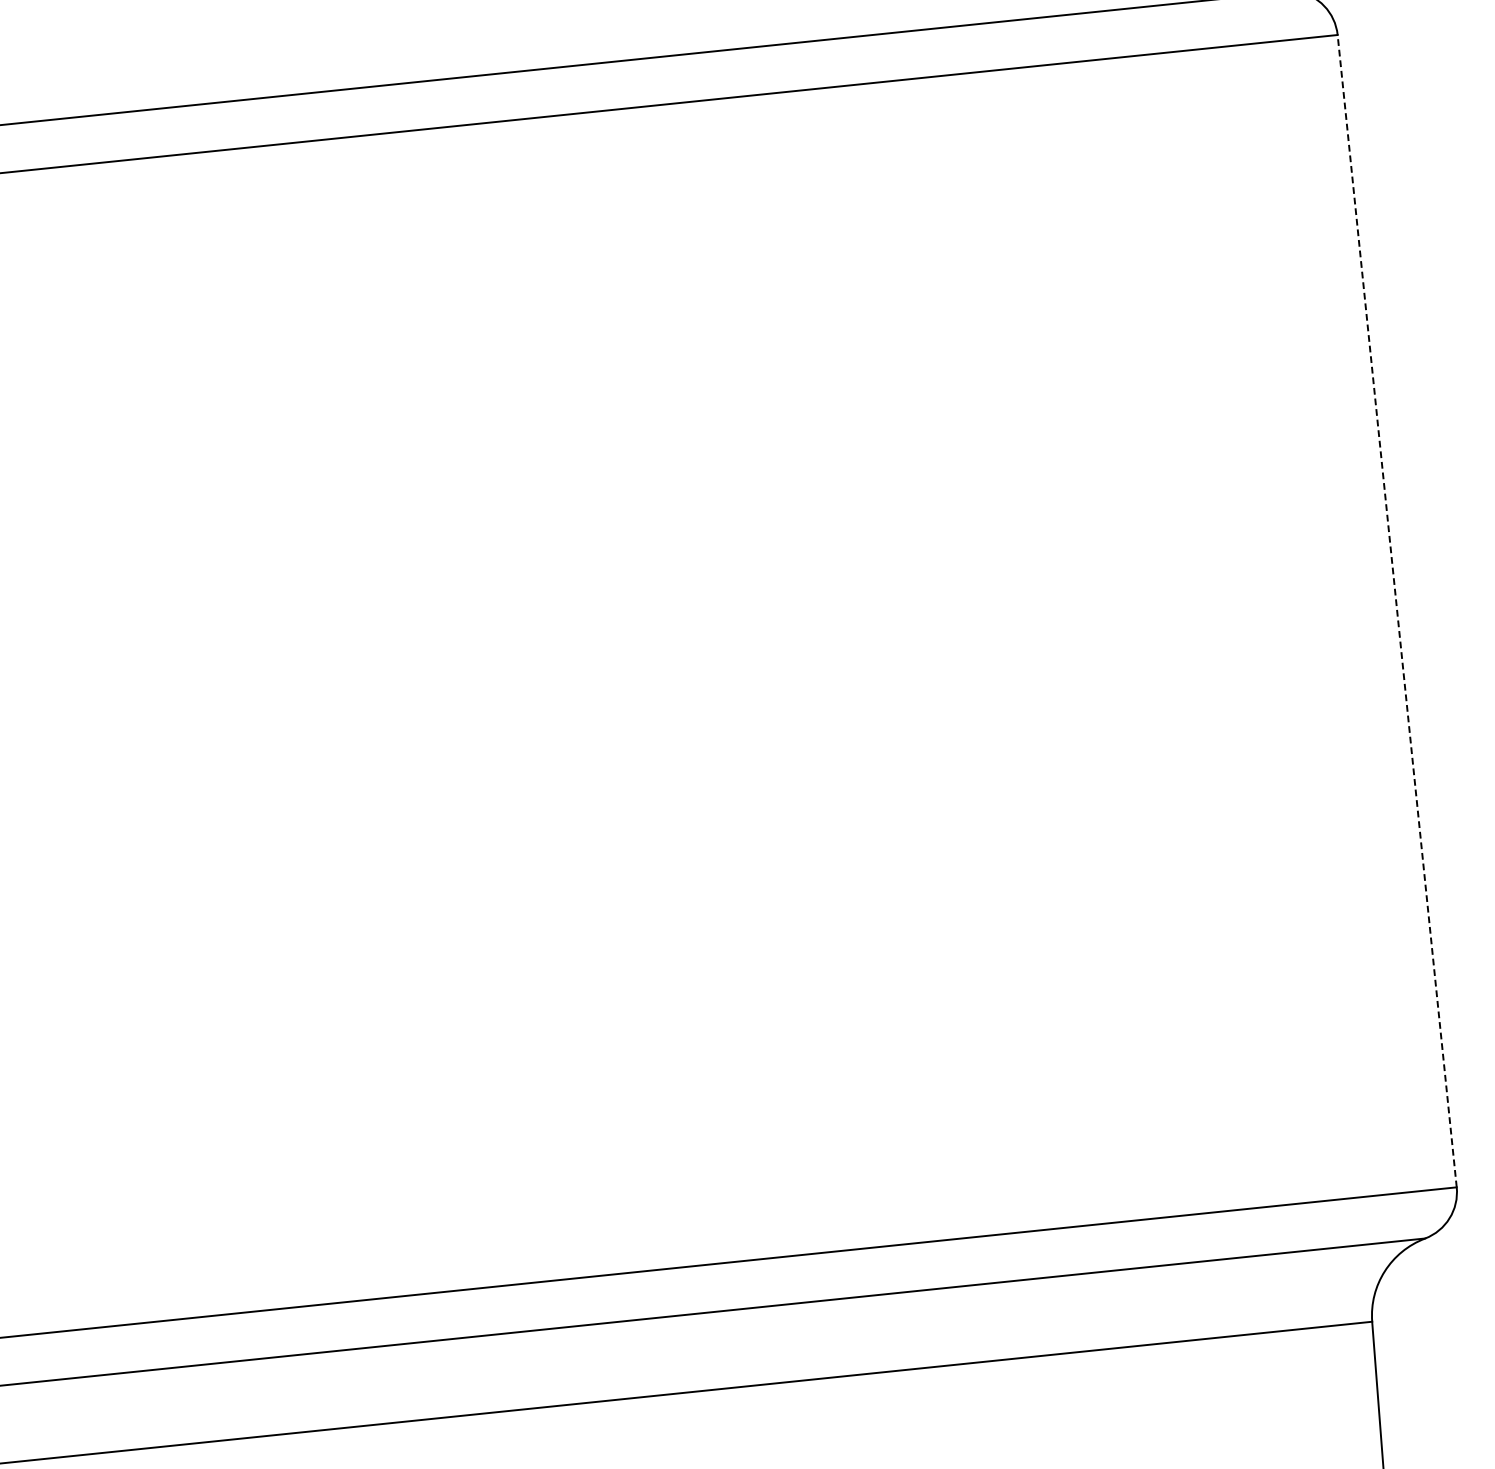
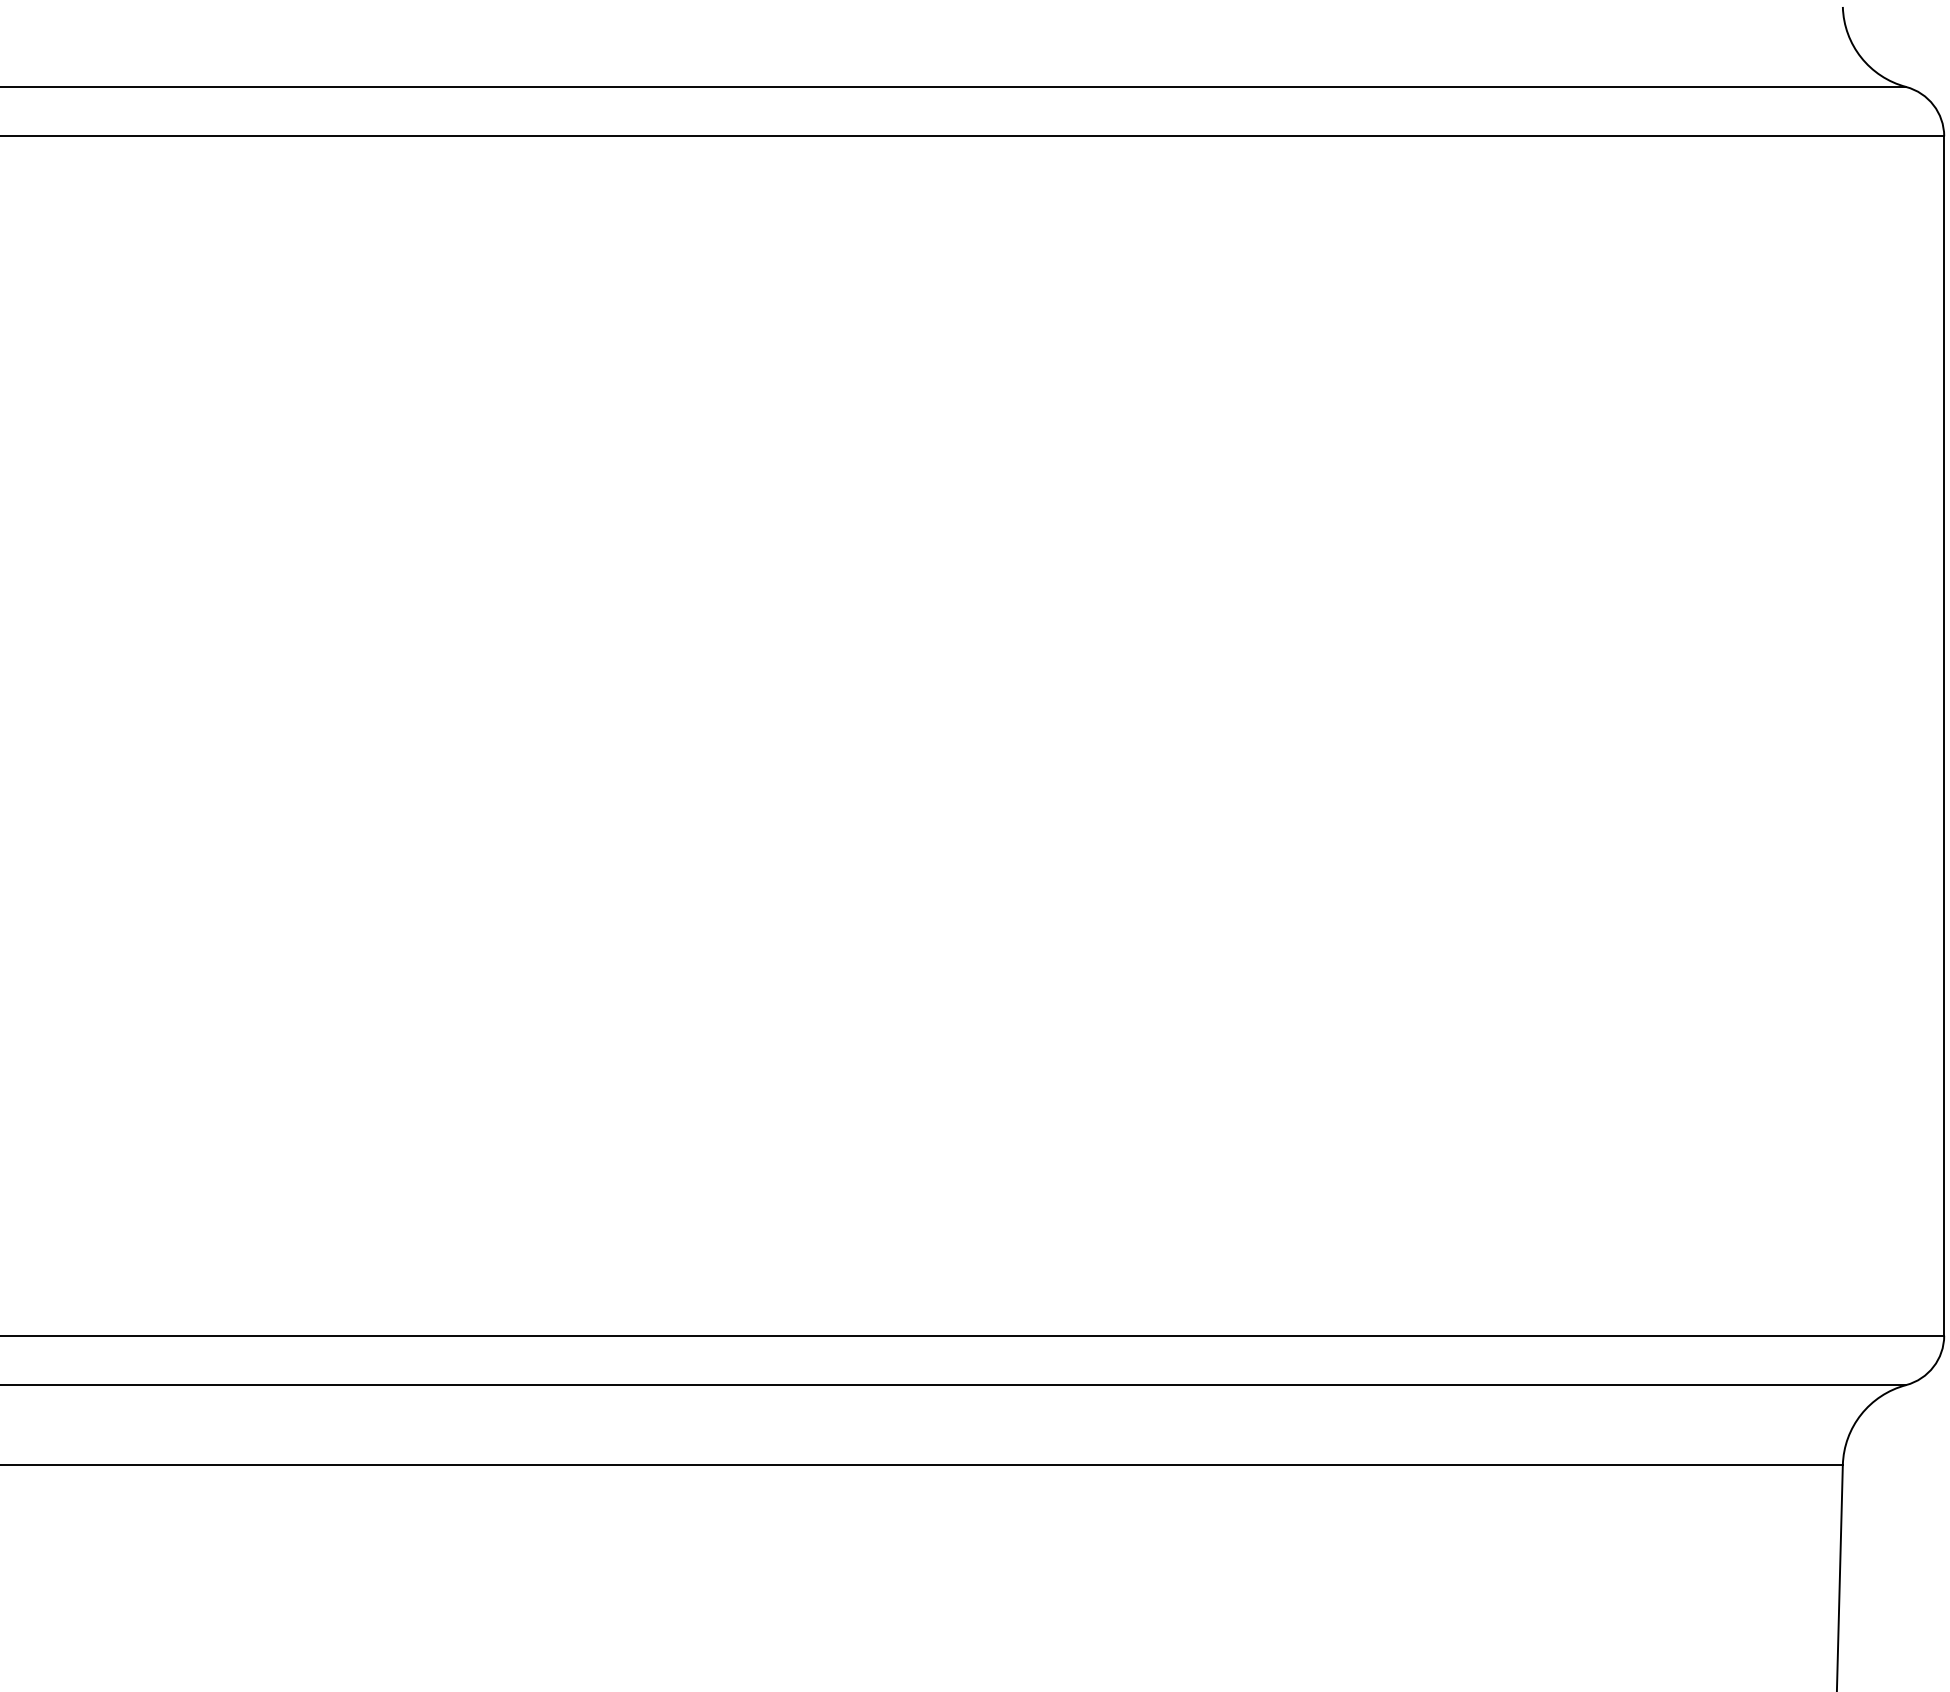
line: (1397, 611) -> (1944, 736), dashed -> solid

